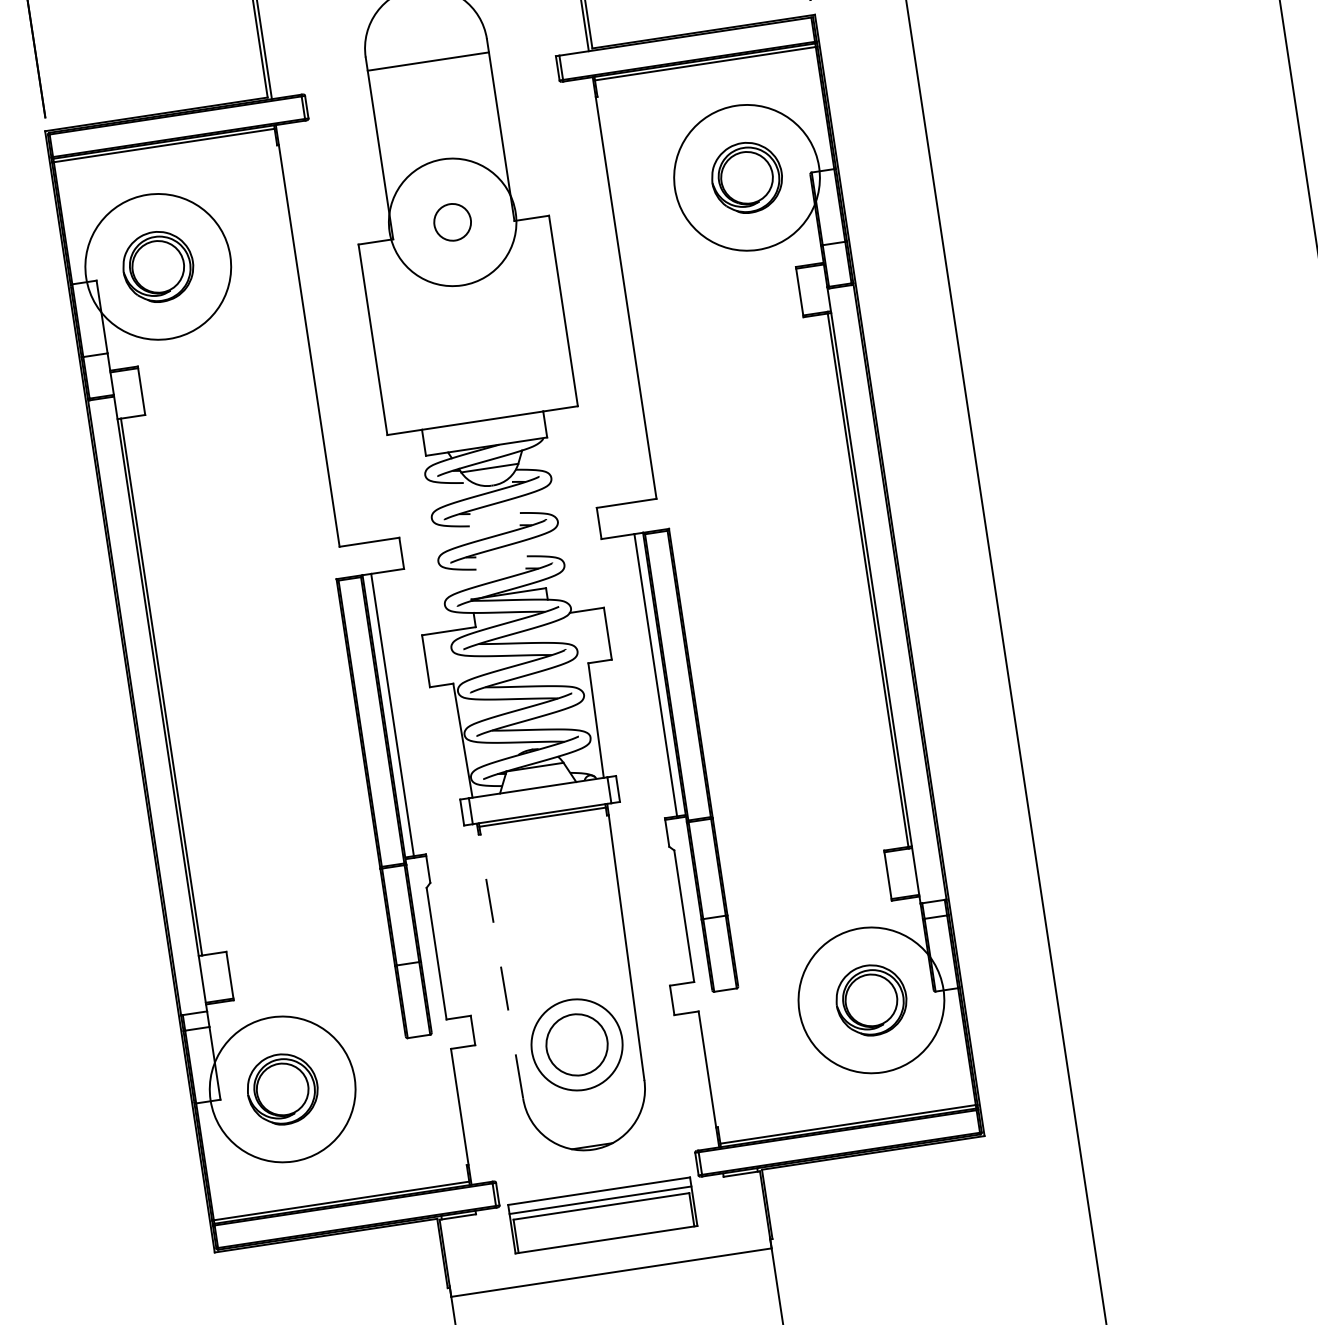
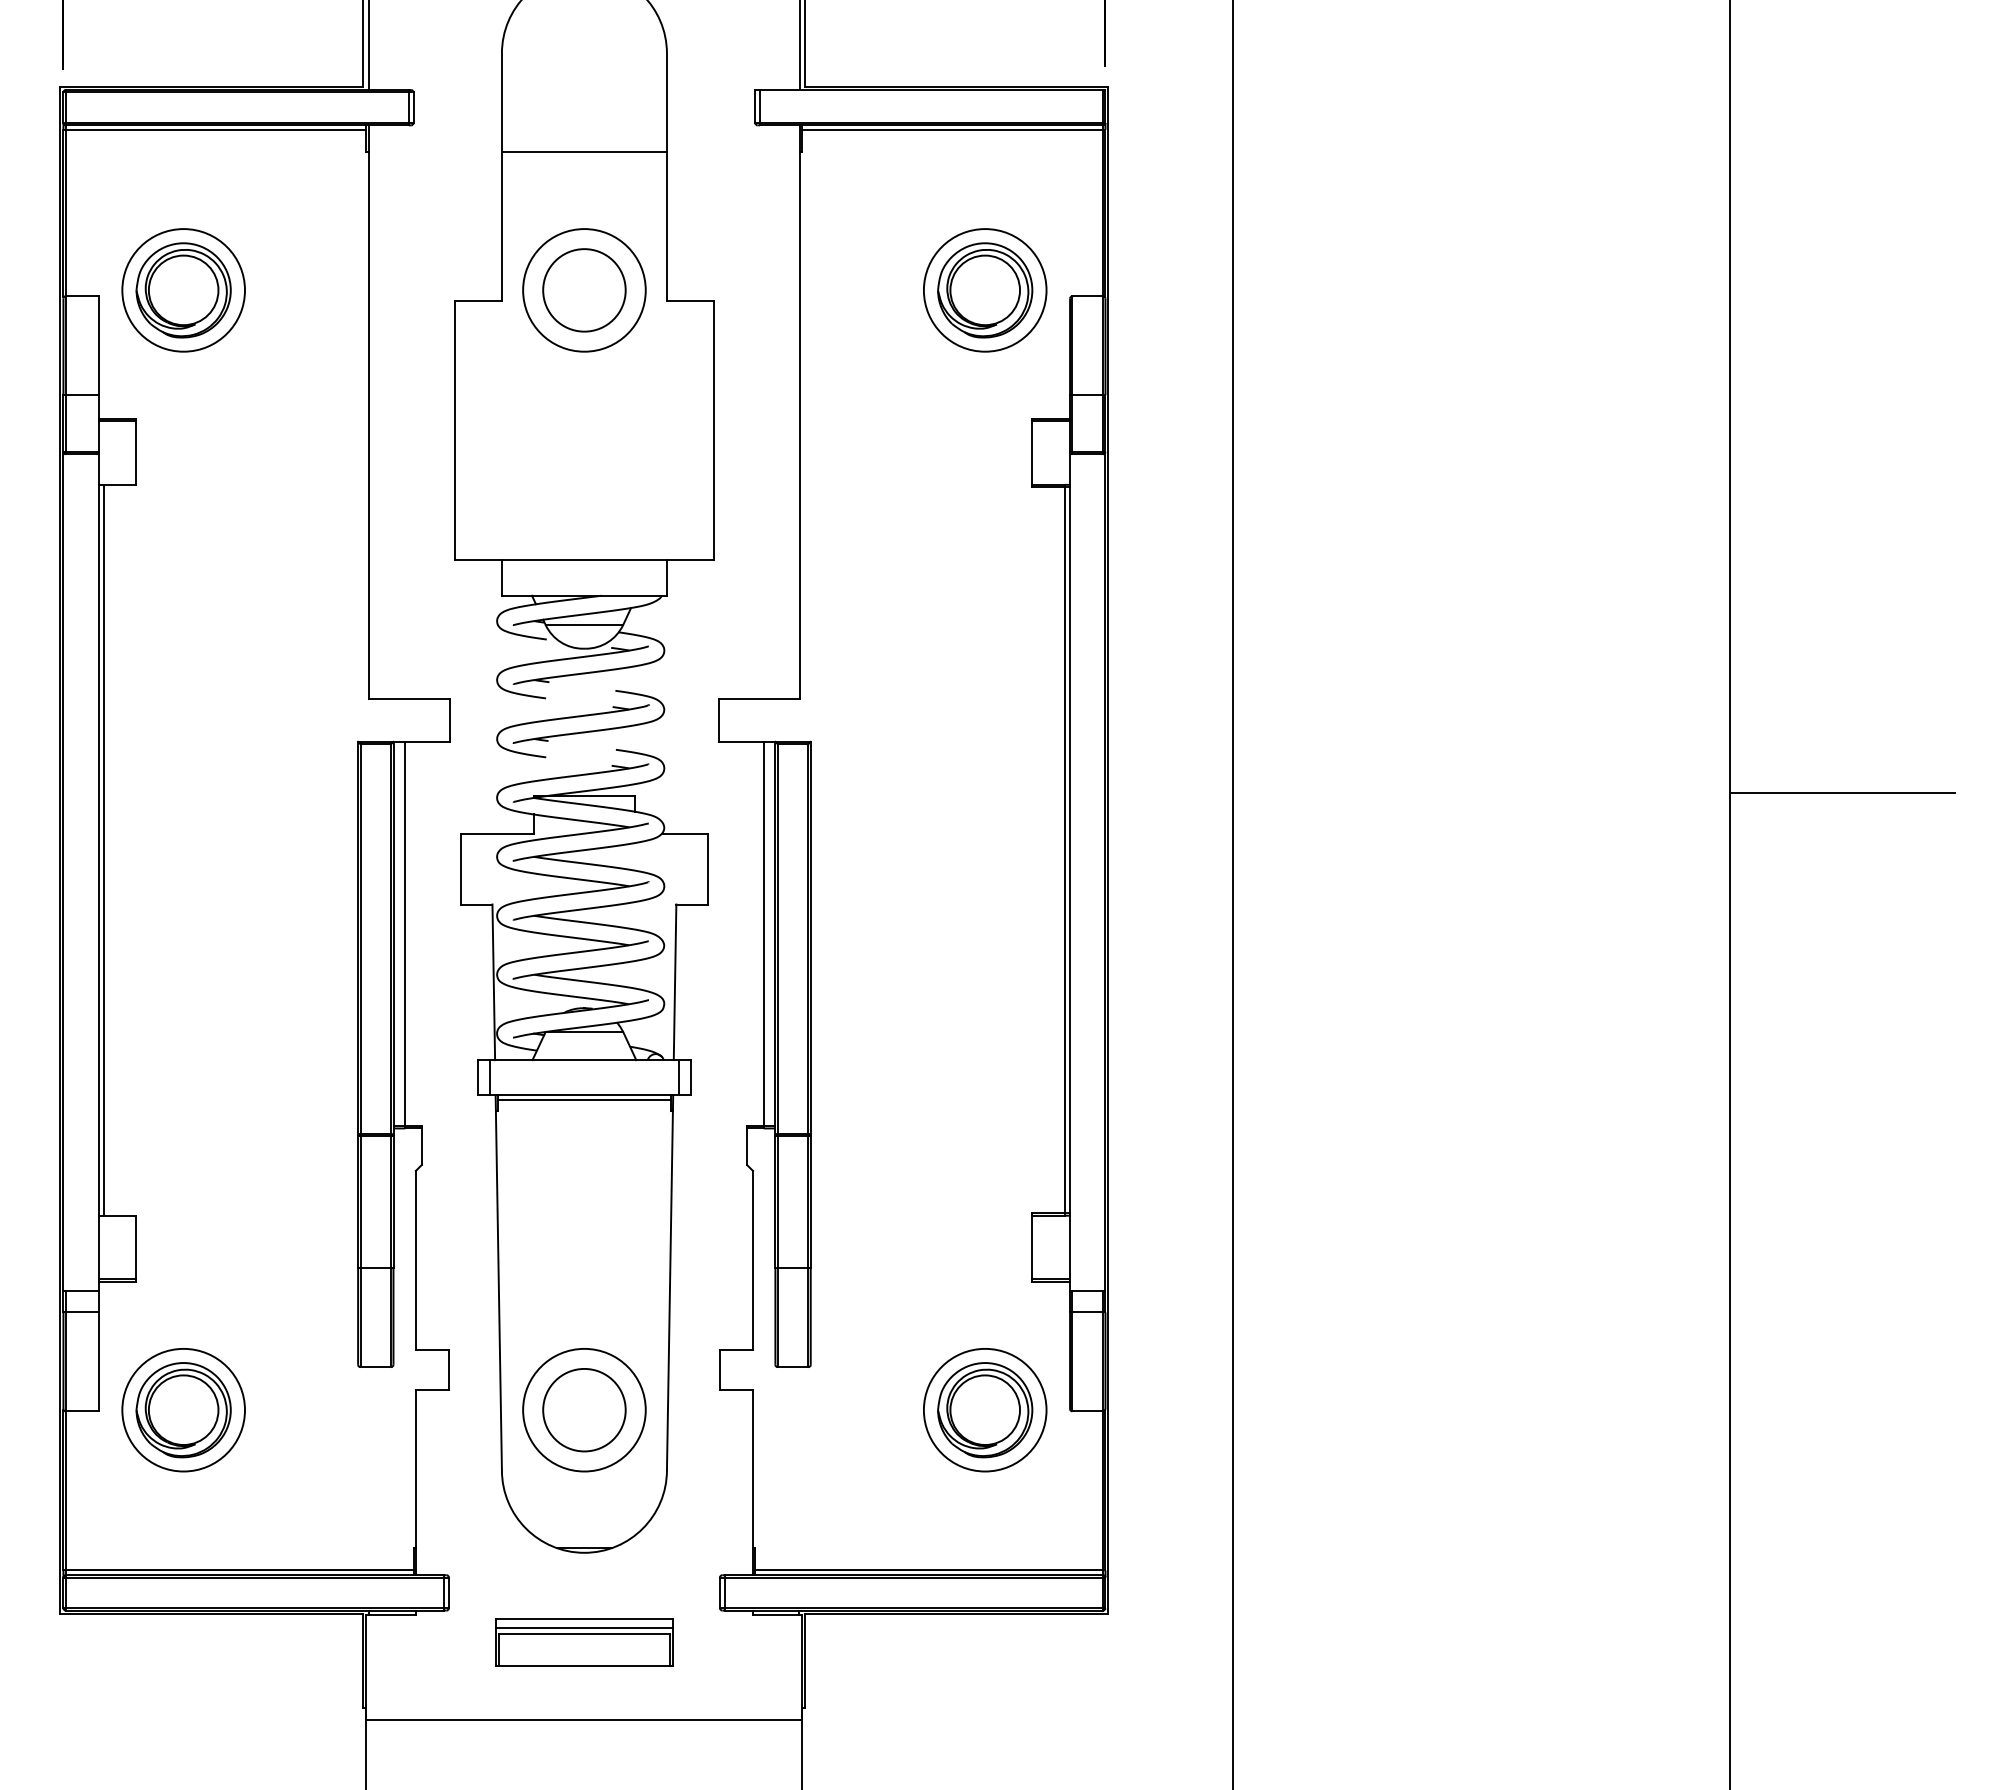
line: (427, 61) -> (583, 152), moved
circle: (746, 178) -> (984, 290), size x0.62
circle: (452, 222) -> (584, 290), size x0.71
circle: (452, 222) -> (584, 290), size x1.67
circle: (158, 266) -> (183, 290), size x0.62
line: (499, 960) -> (498, 1282), dashed -> solid
circle: (870, 999) -> (984, 1409), size x0.62
circle: (282, 1088) -> (183, 1409), size x0.62
part: (602, 1215) -> (584, 1642), size x0.71

